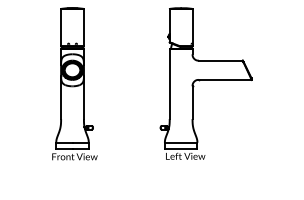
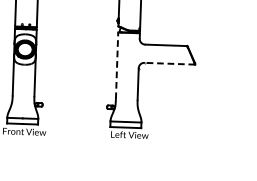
line: (224, 79) -> (169, 63), solid -> dashed
line: (169, 83) -> (116, 65), solid -> dashed

